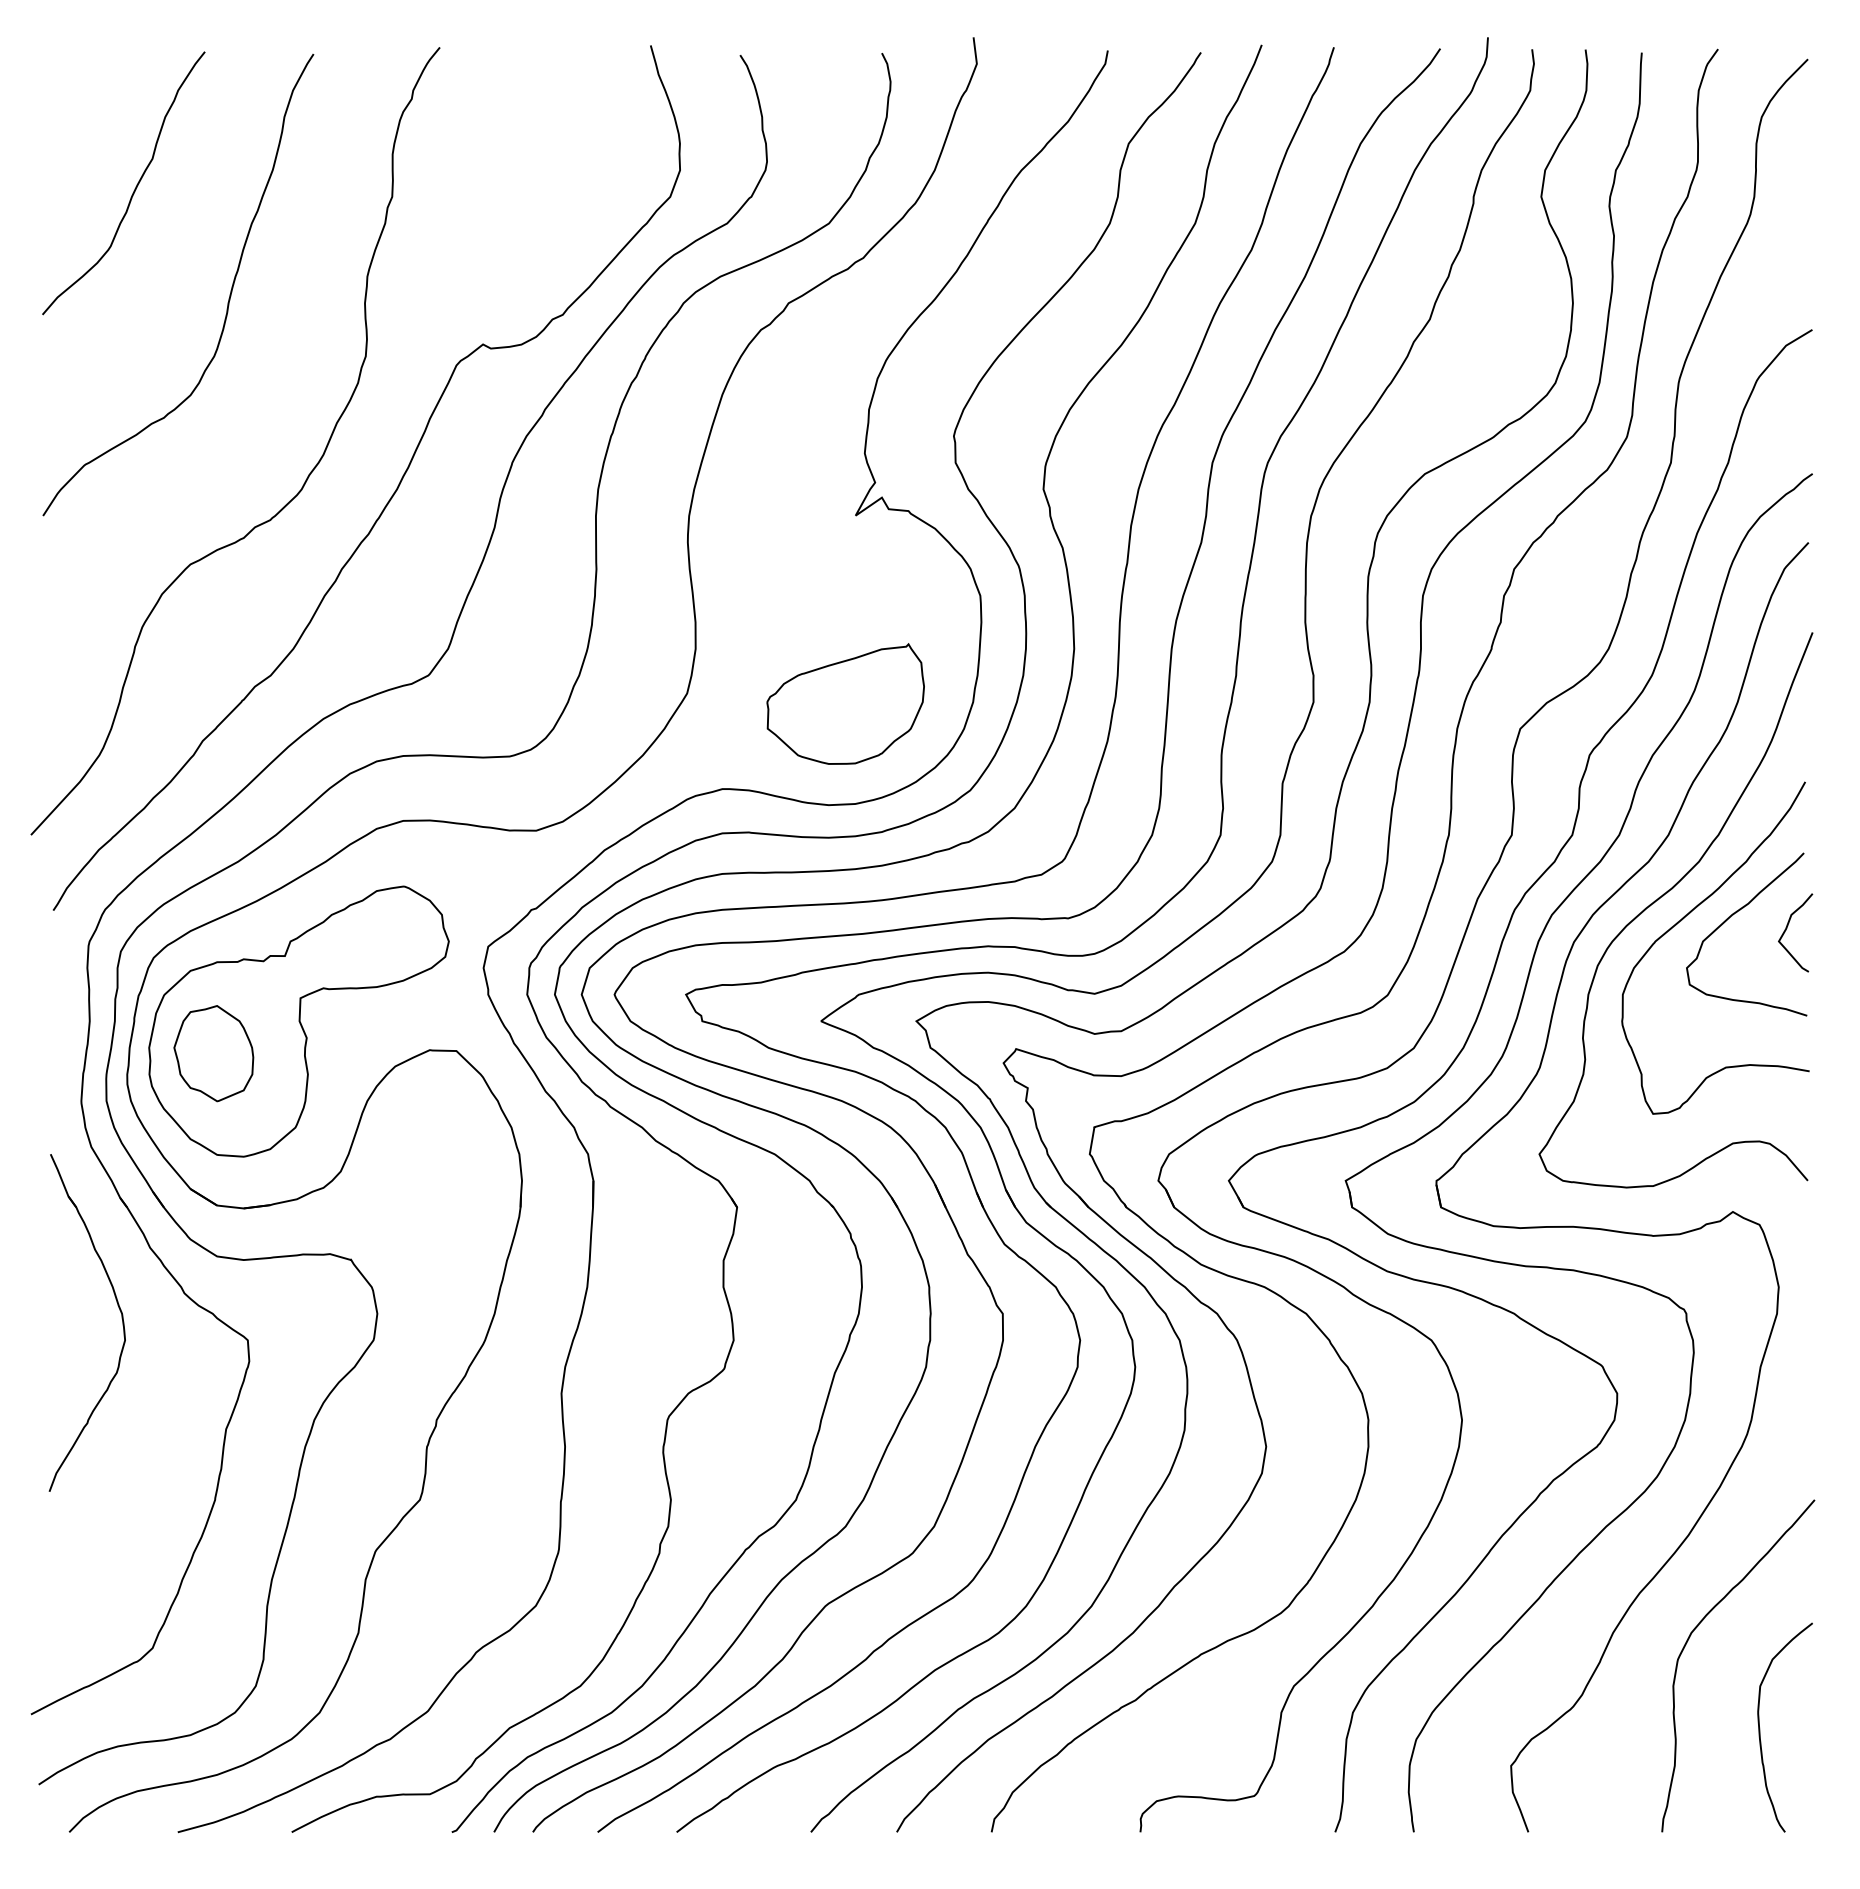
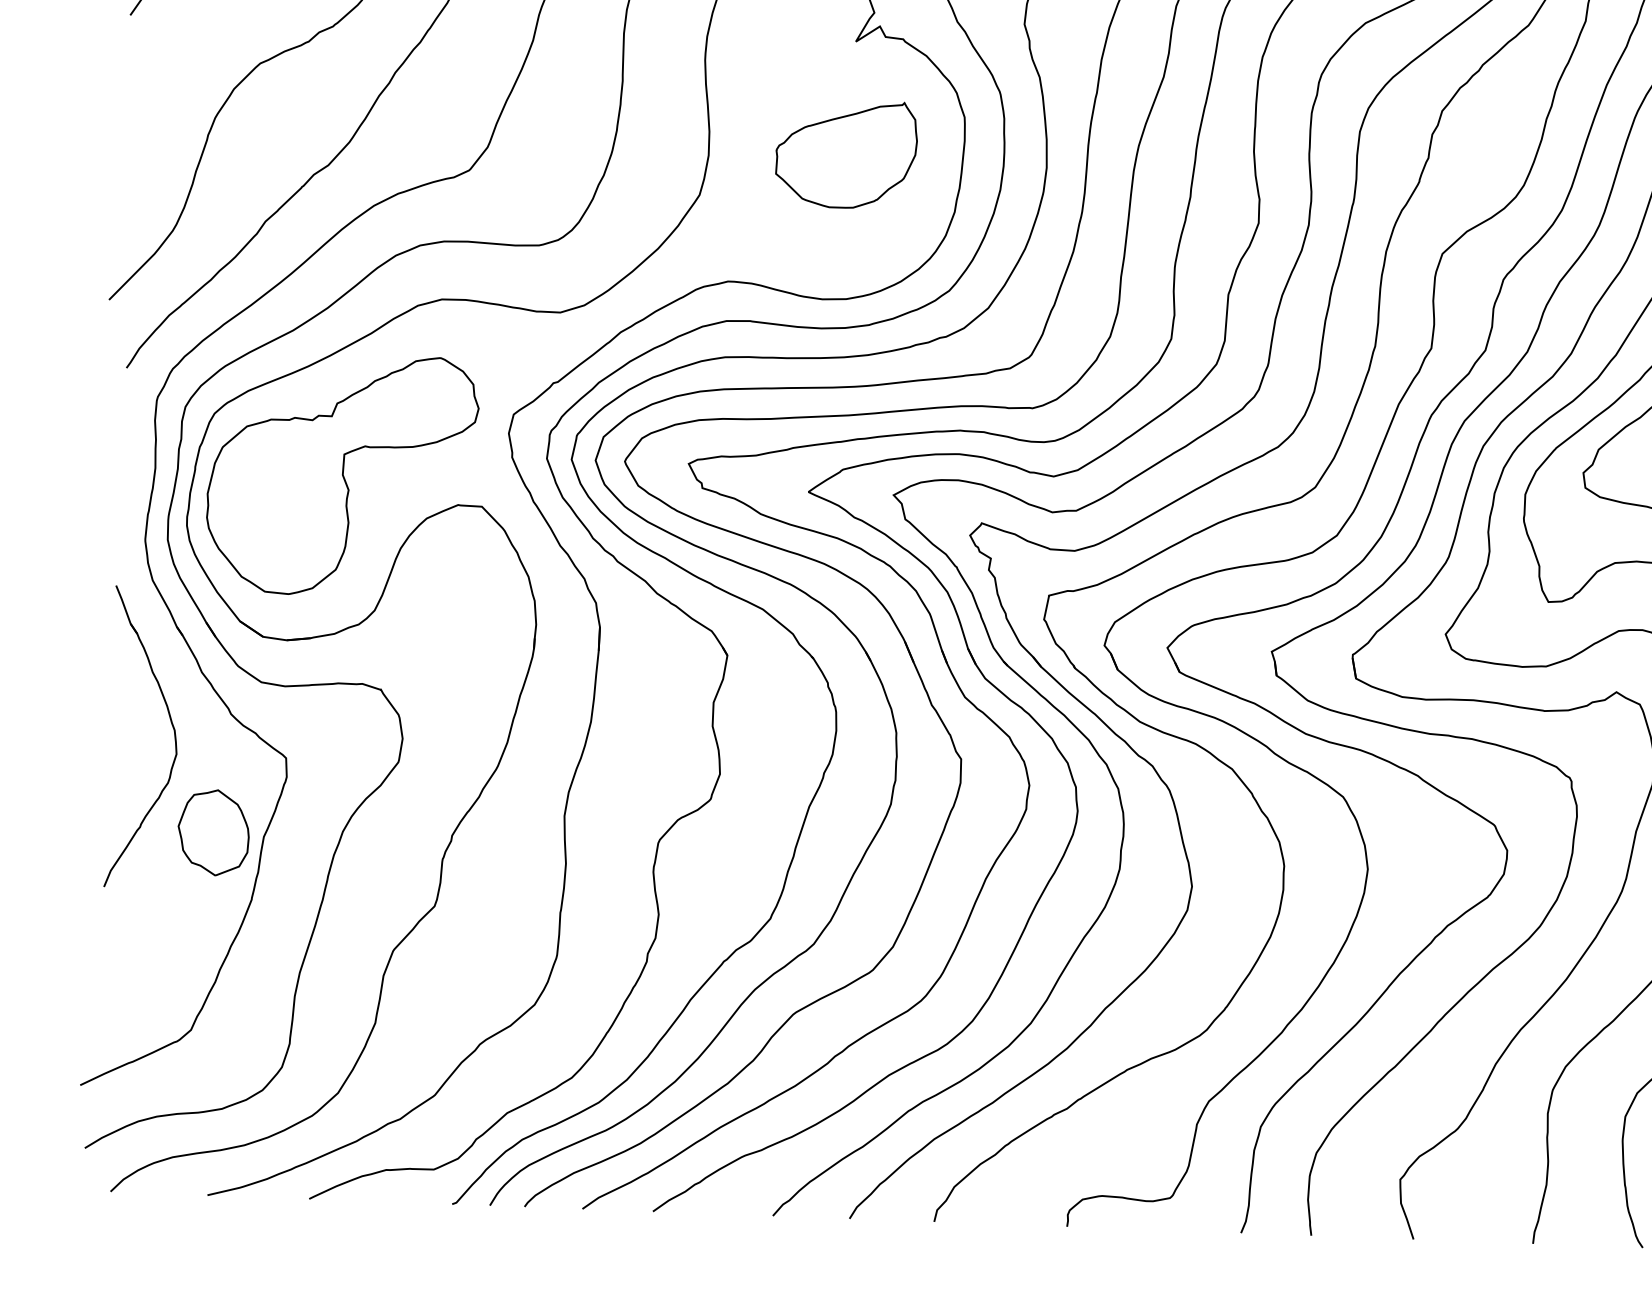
part: (845, 703) -> (846, 153), moved
part: (213, 1053) -> (213, 832), moved

